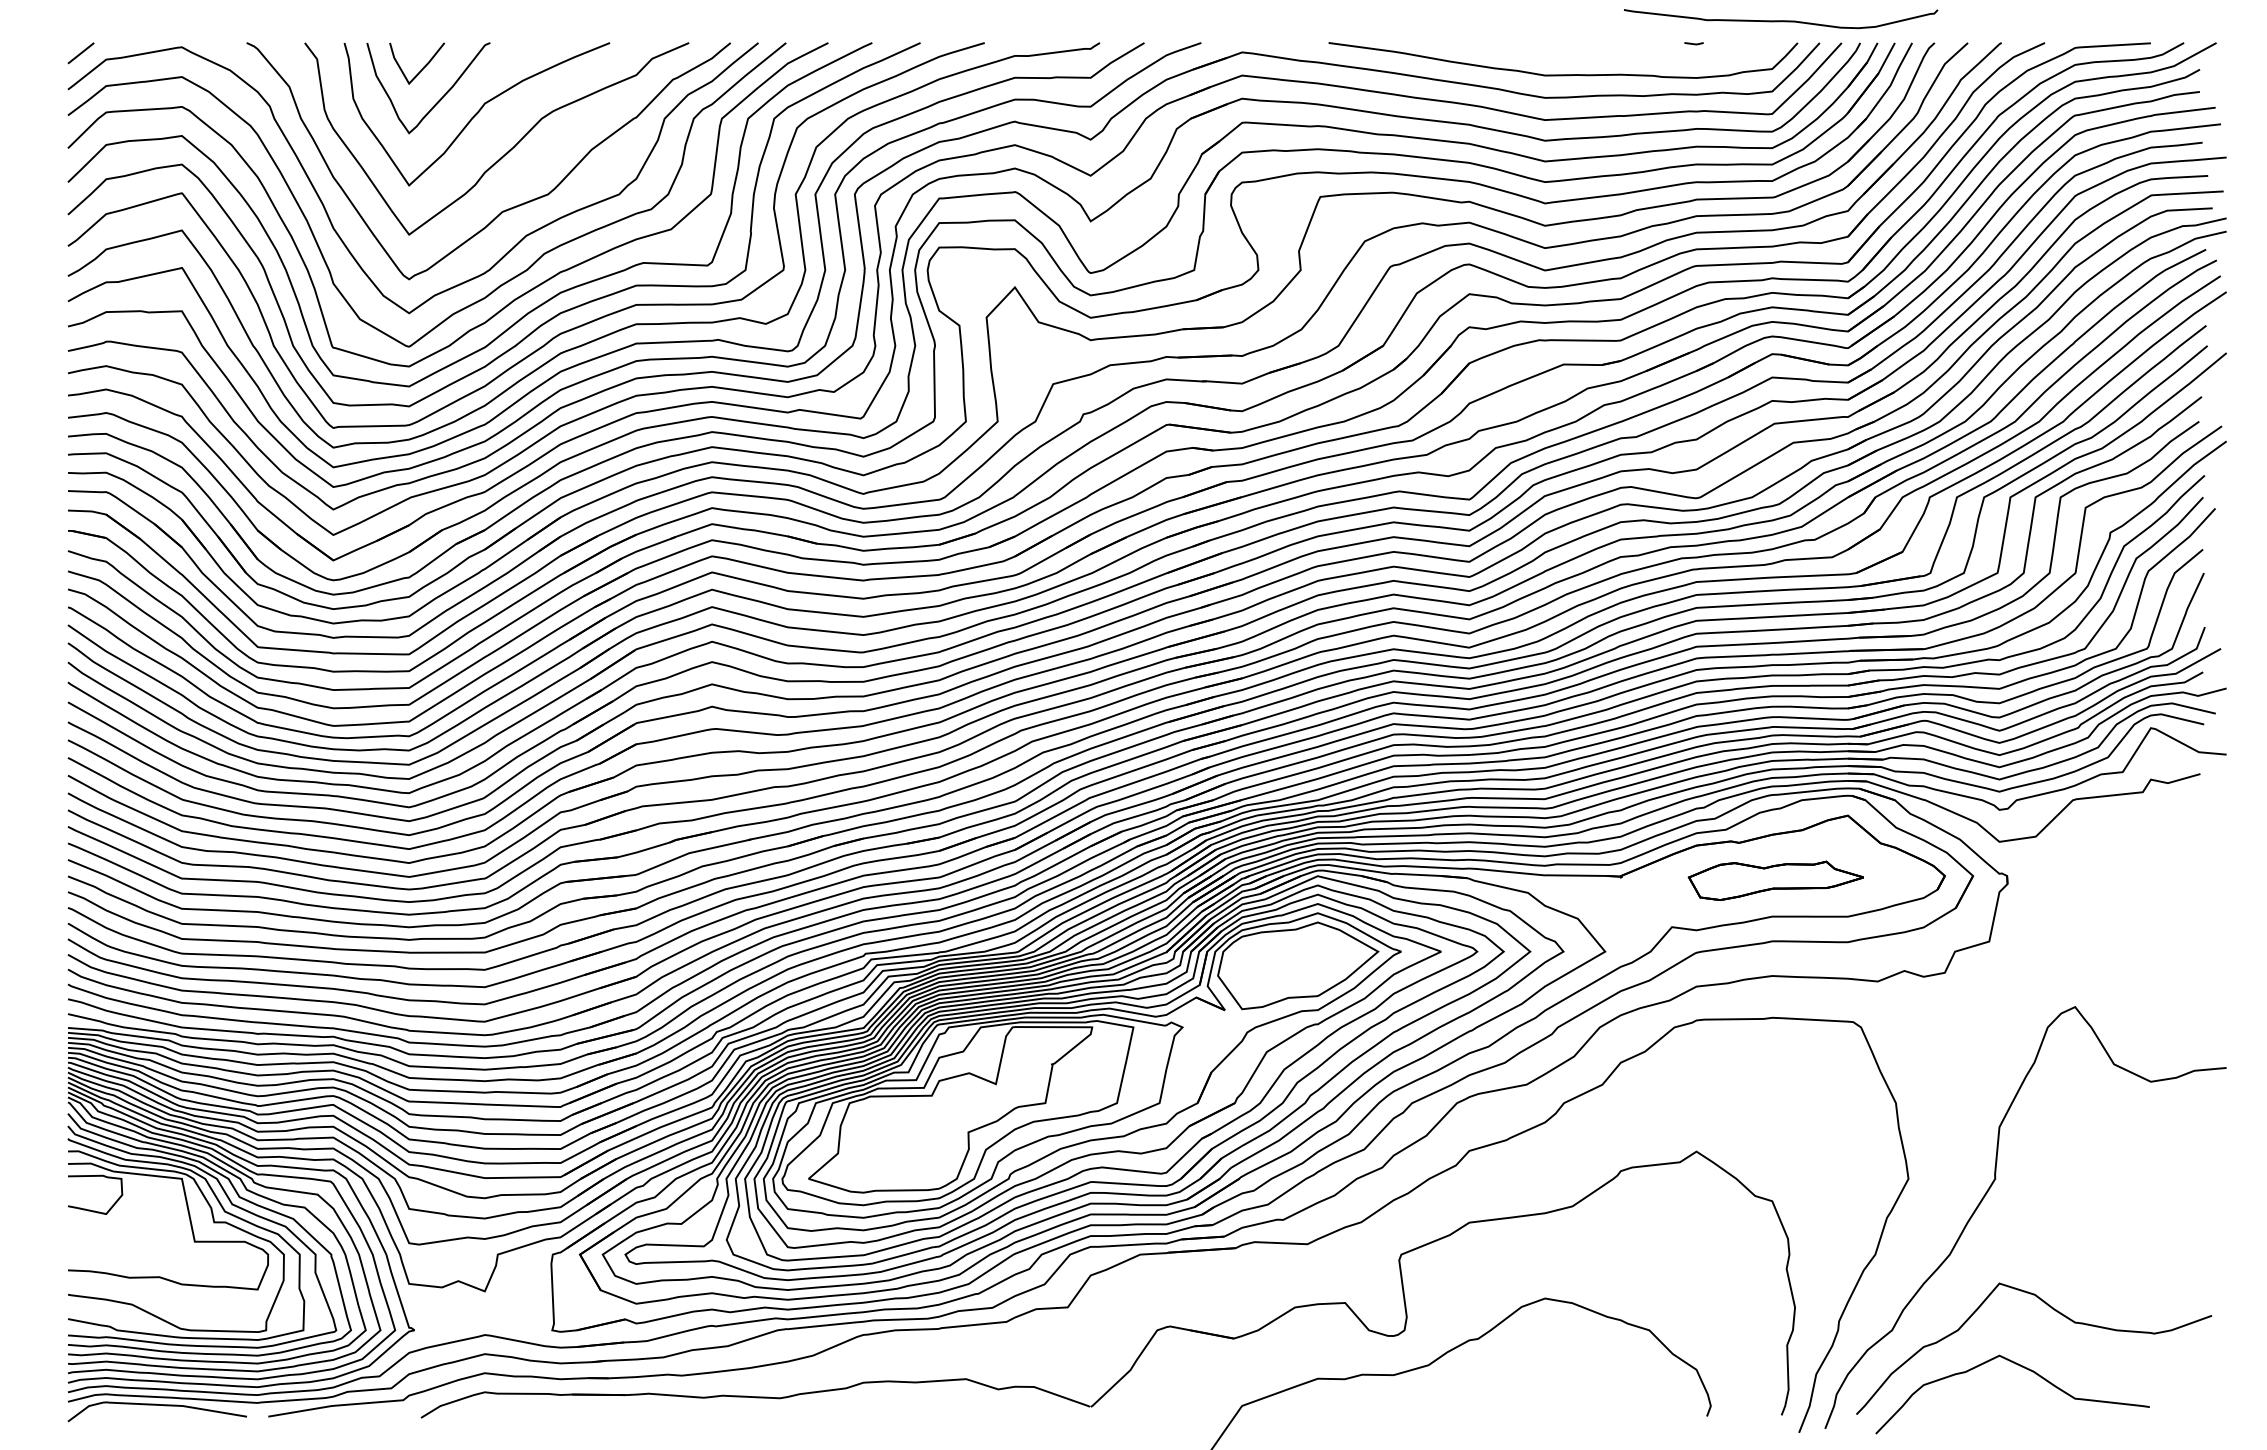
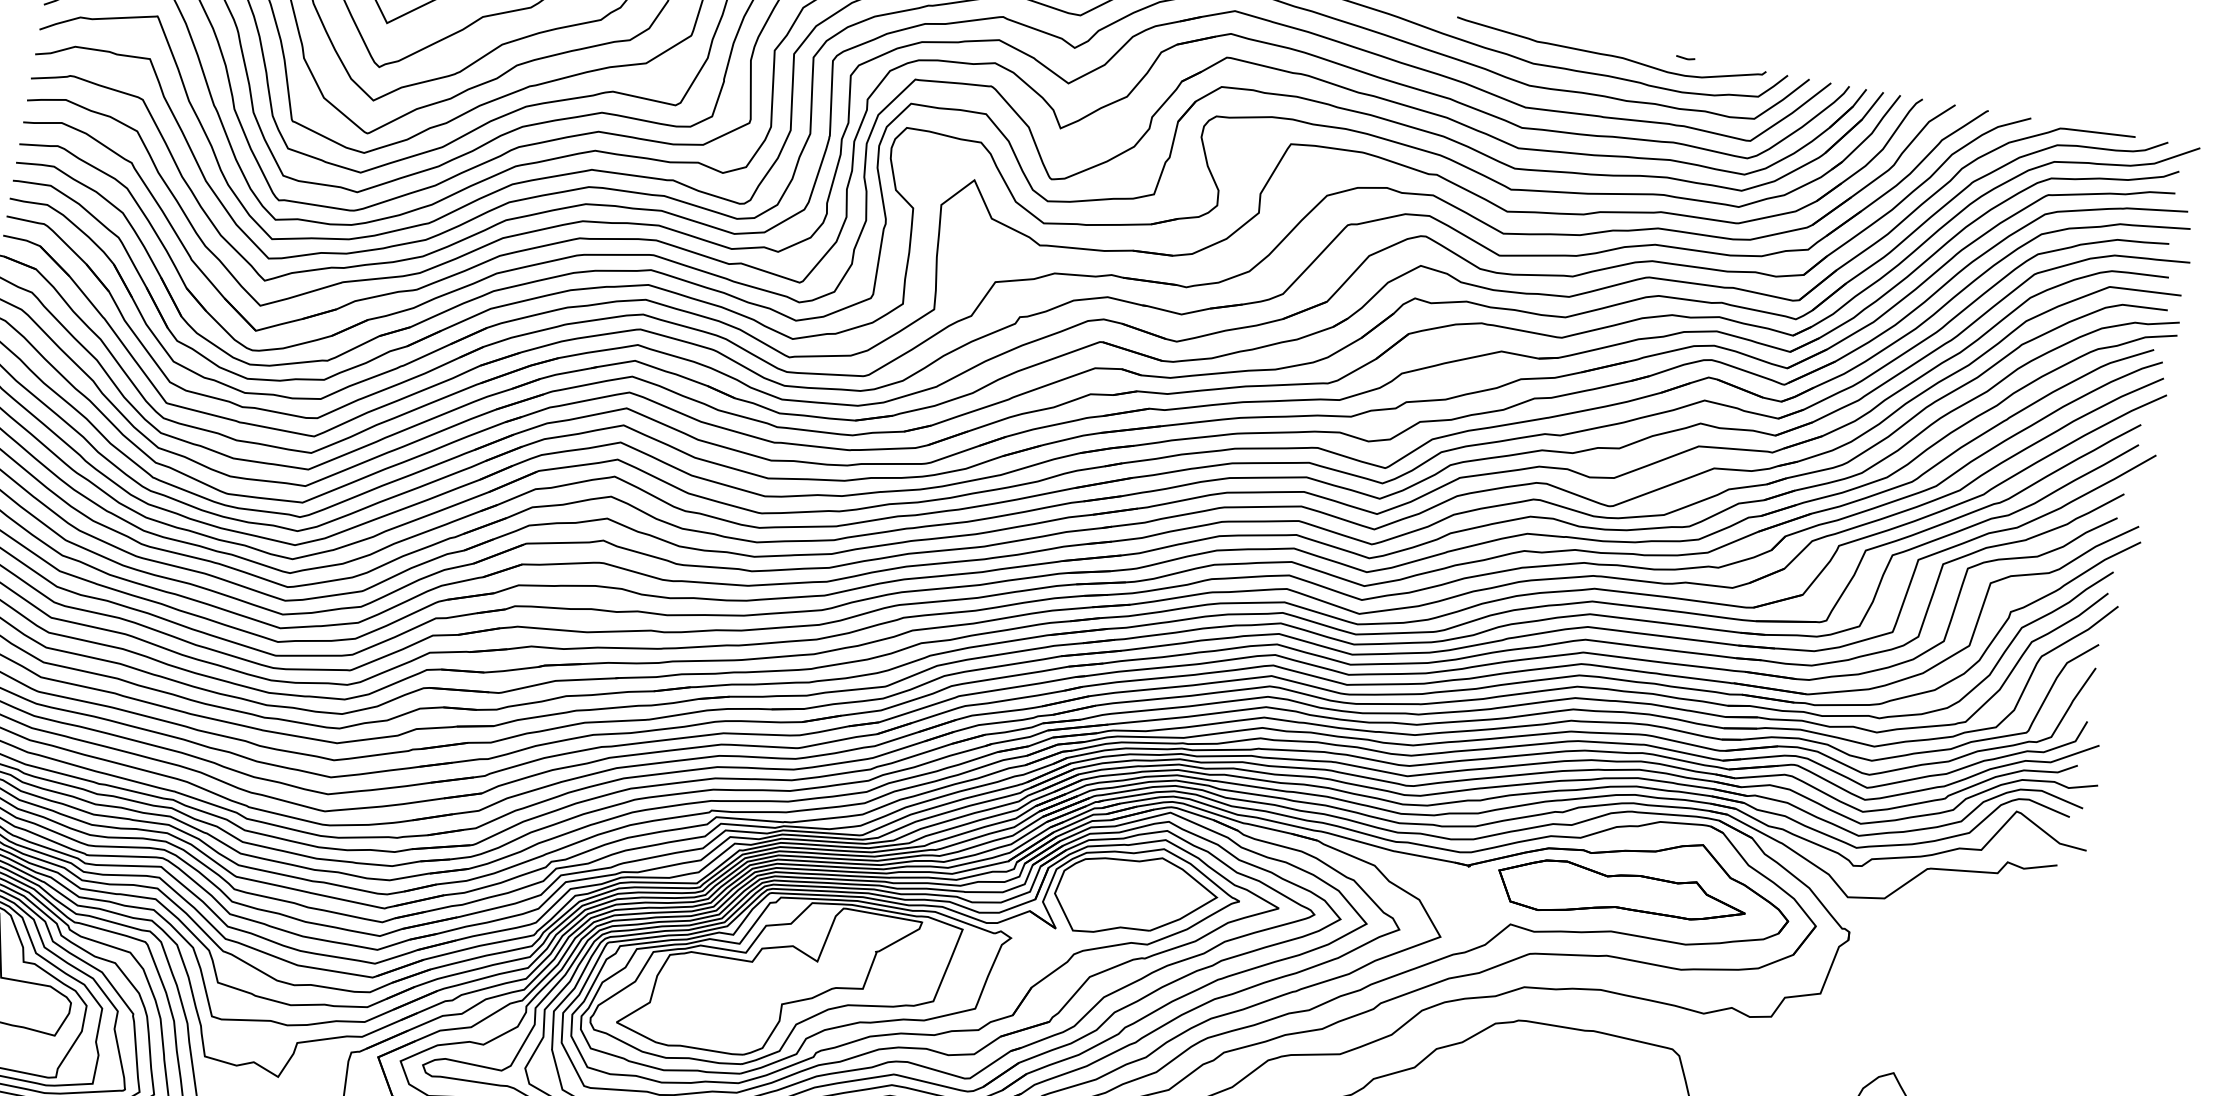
curve: (1781, 20) -> (1610, 54), moved
part: (1775, 880) -> (1620, 896), size x1.43

